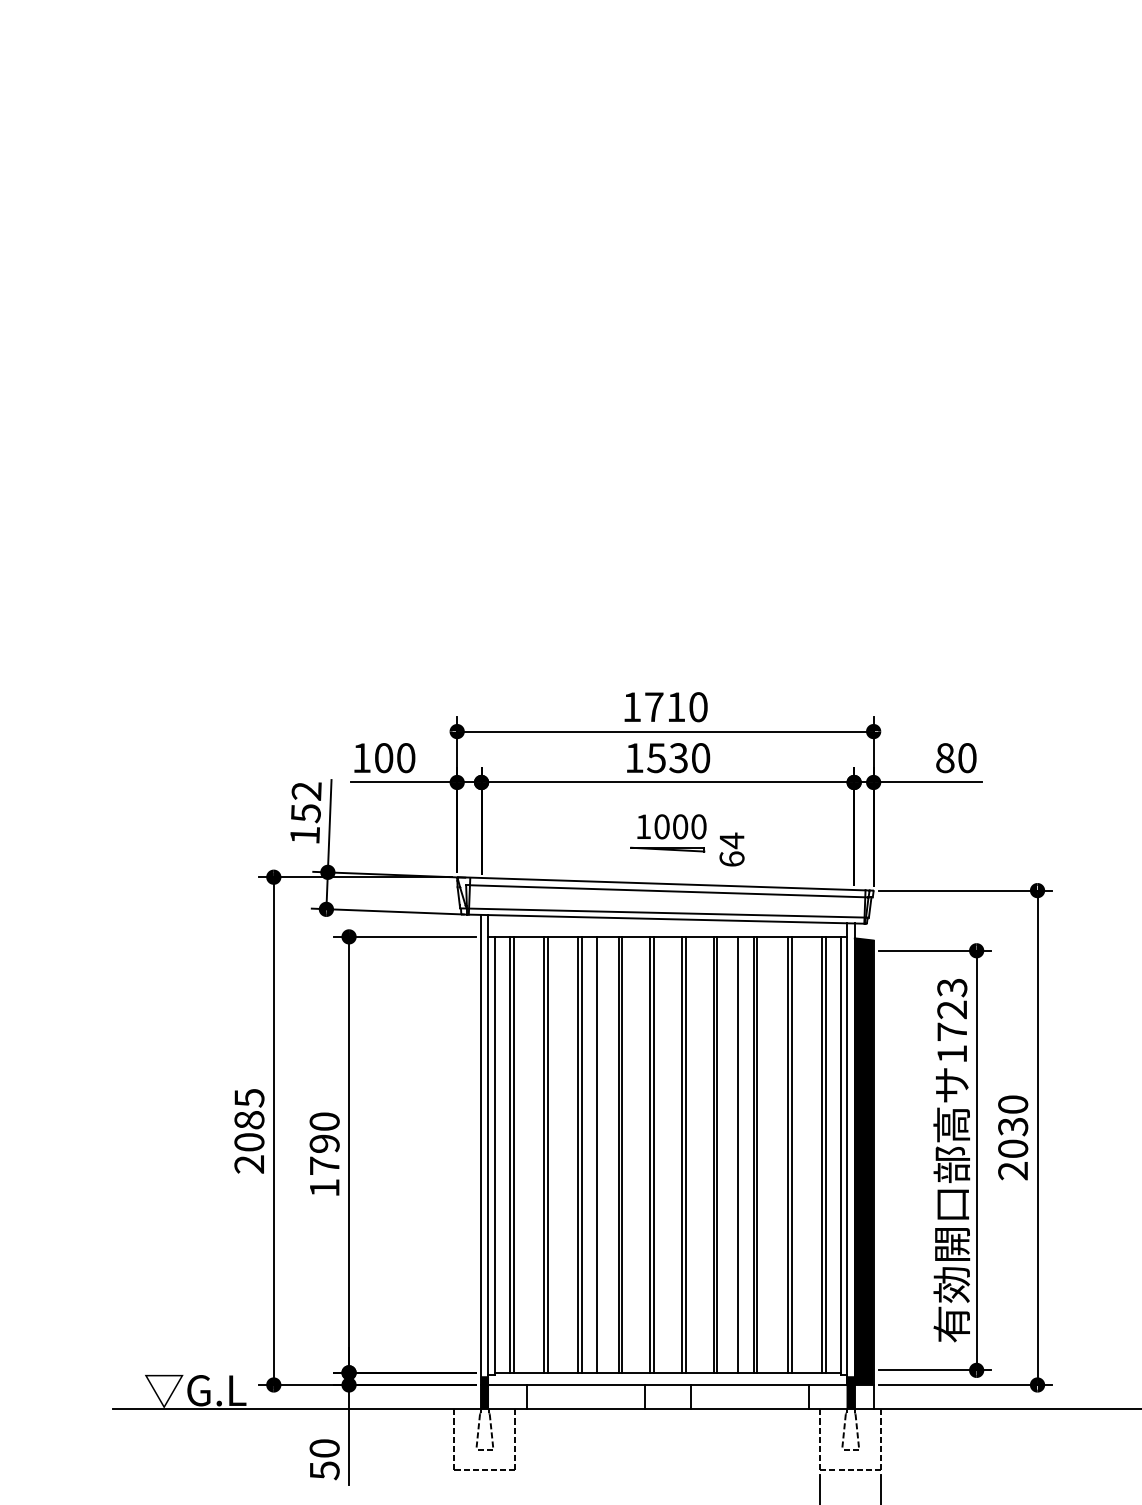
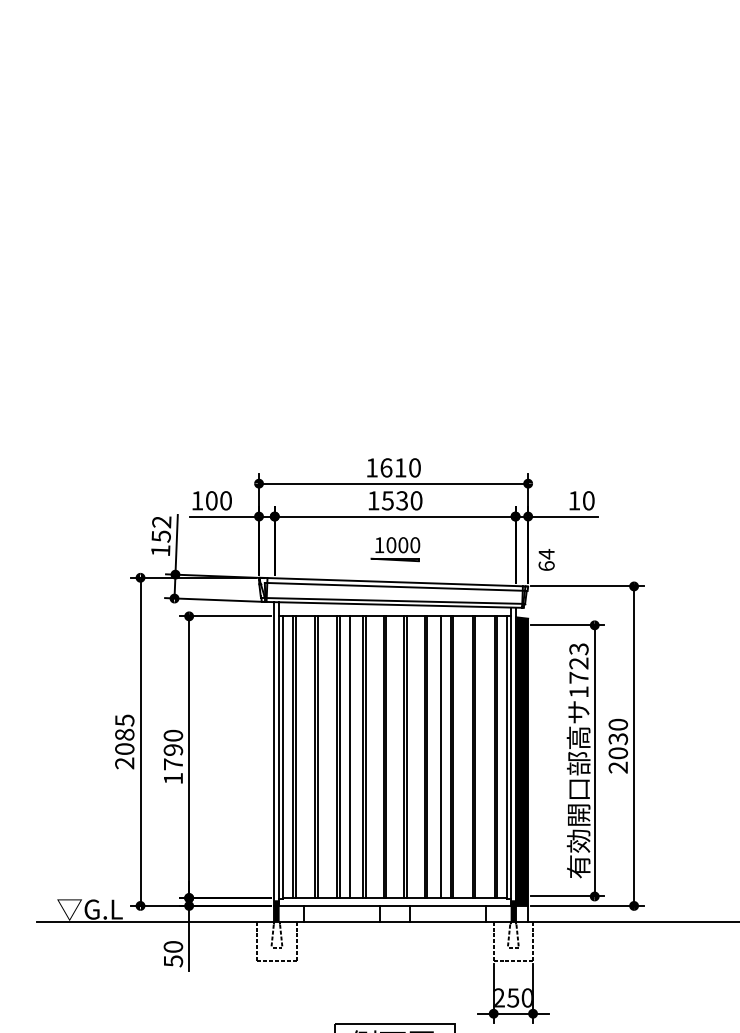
text: (654, 706) -> (386, 467), 1710 -> 1610
text: (945, 757) -> (574, 500), 80 -> 10
text: (731, 848) -> (546, 559), moved

